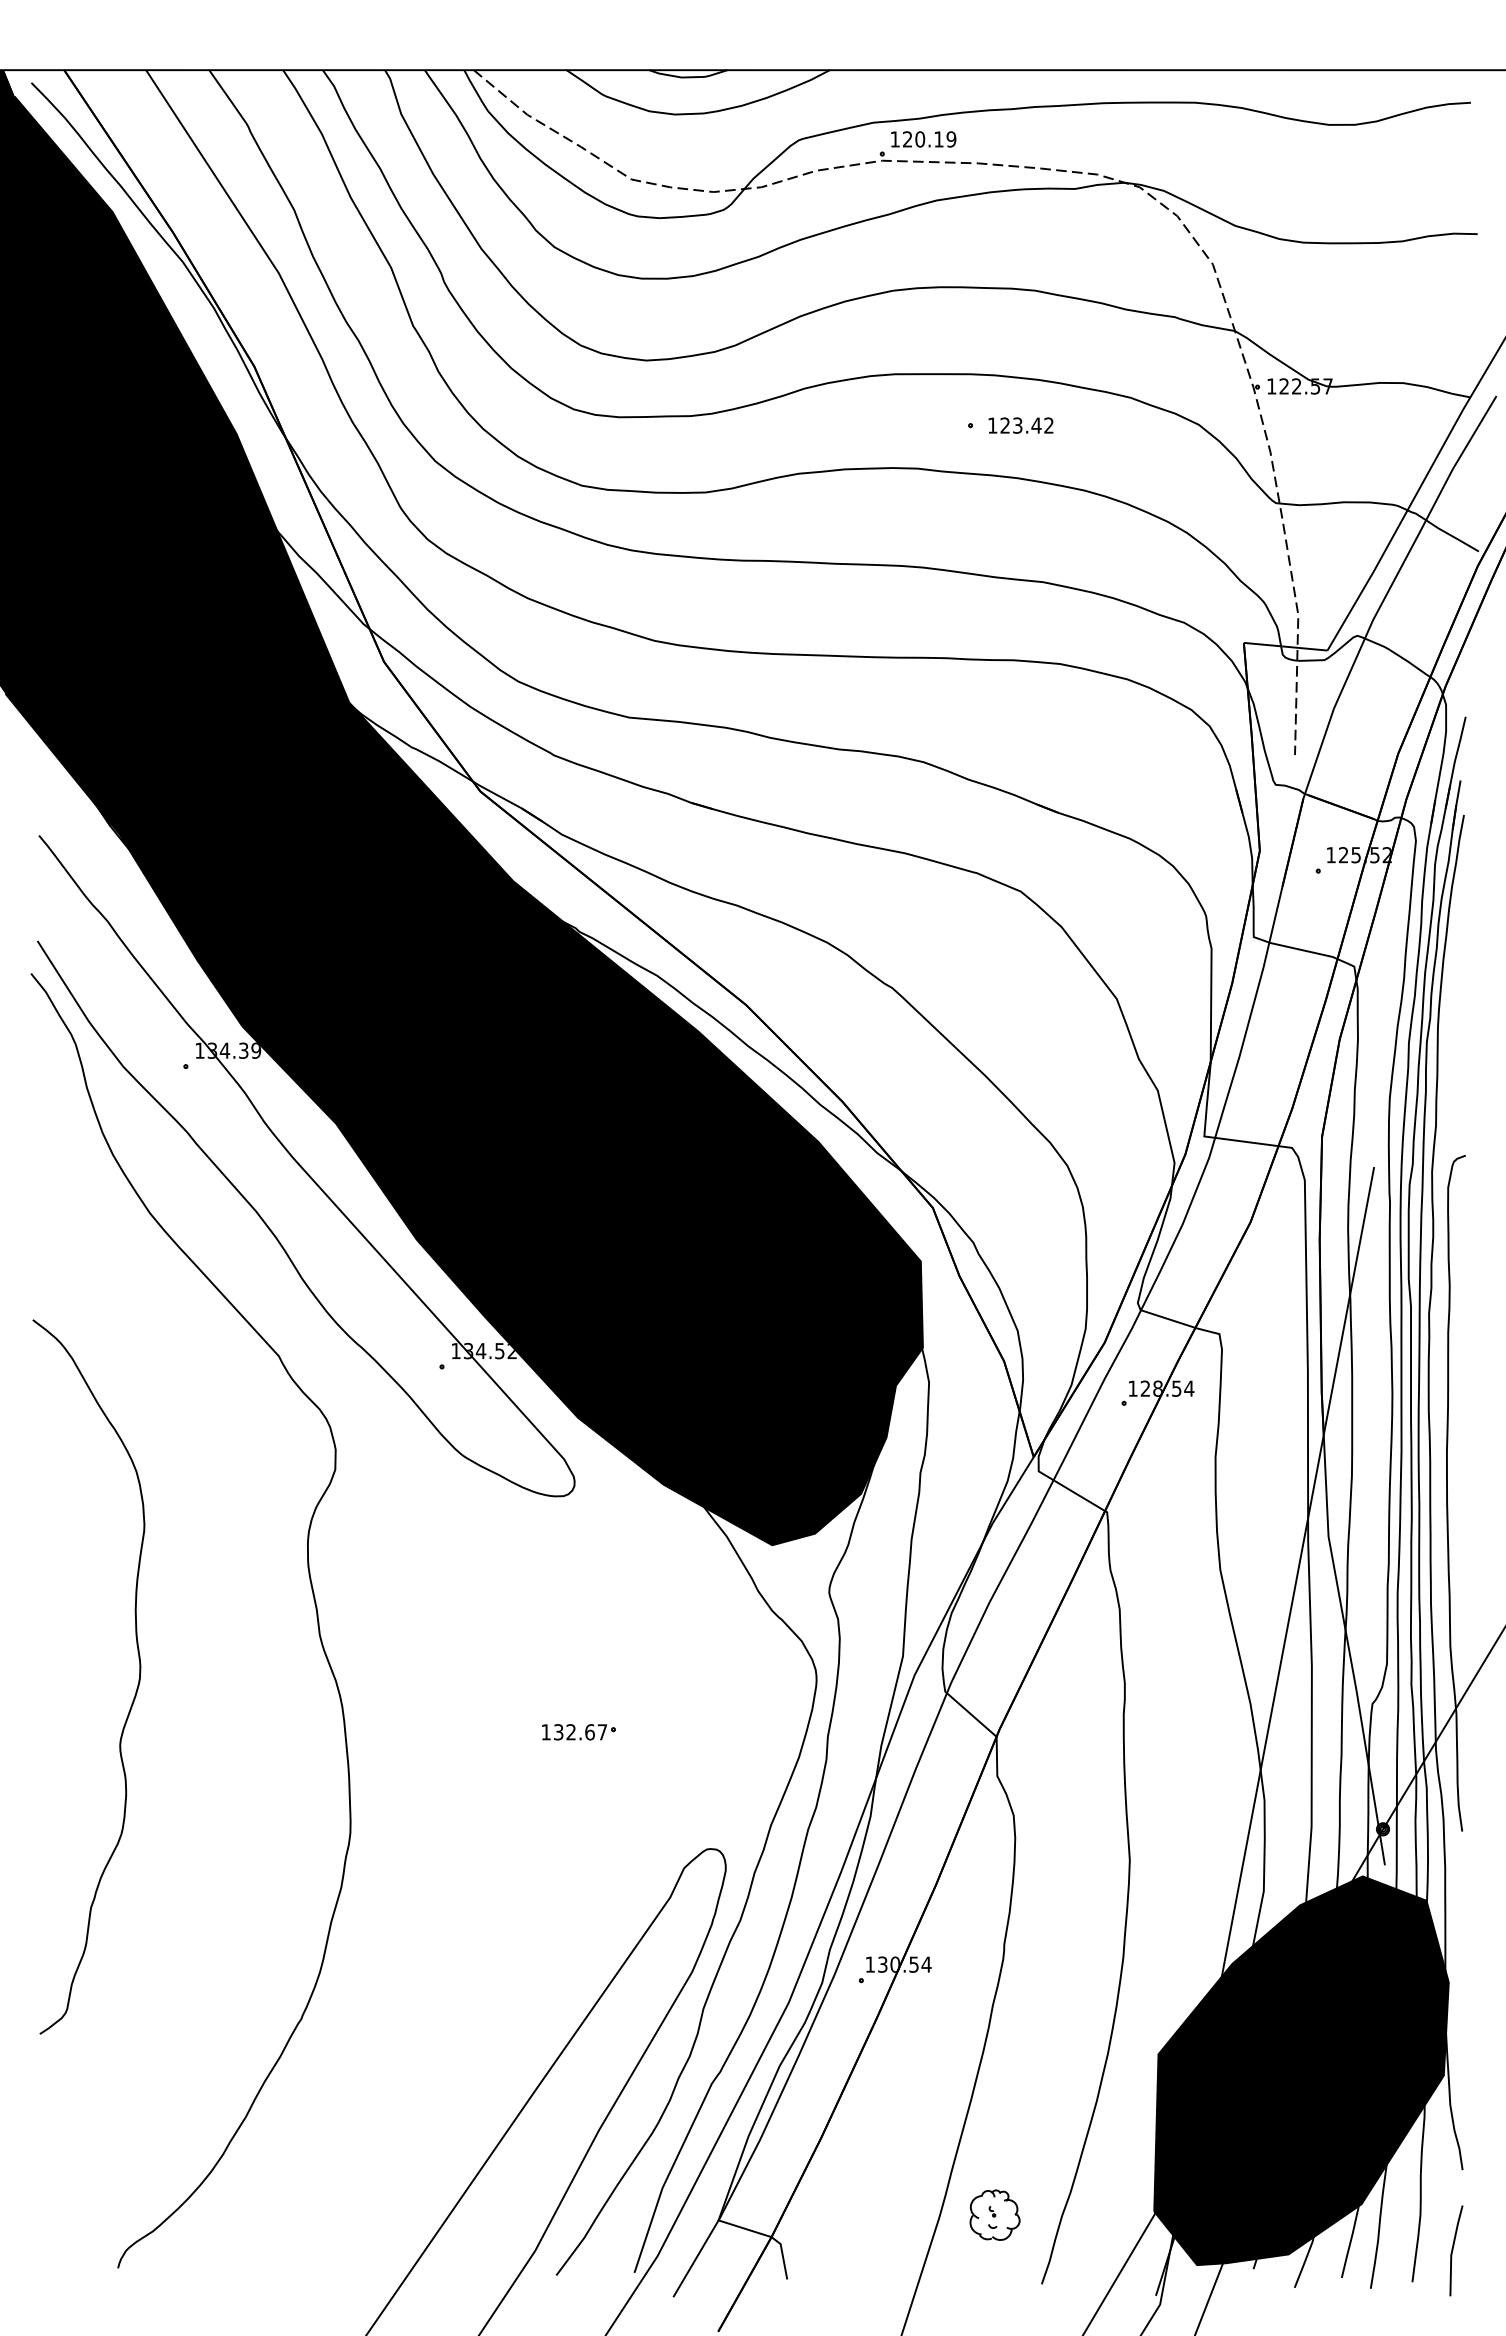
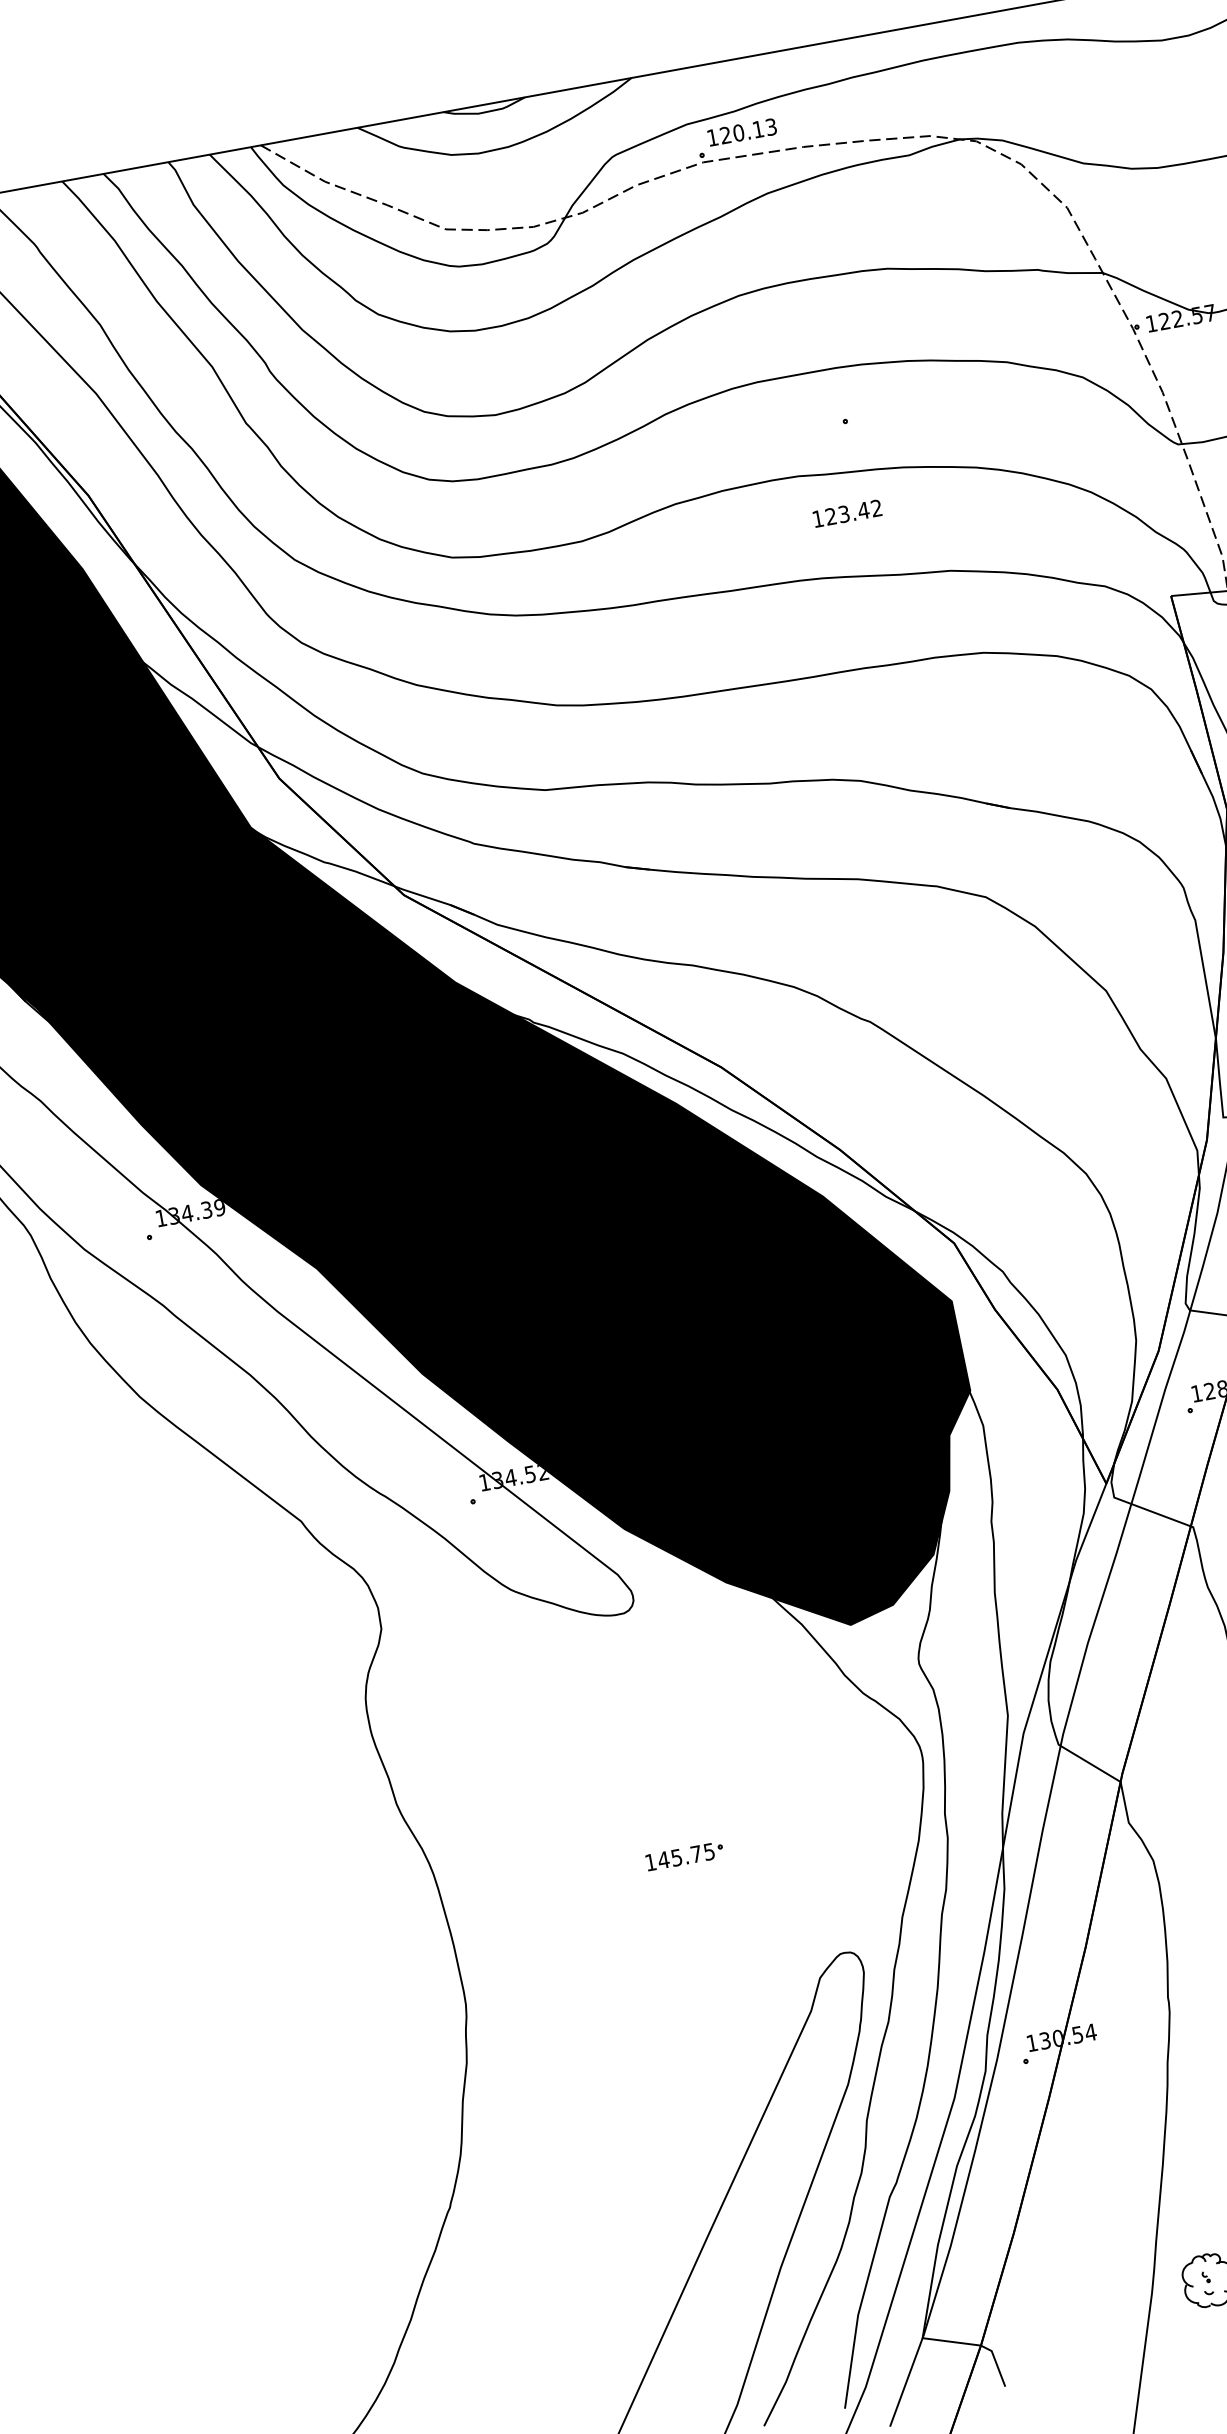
text: (951, 139) -> (771, 127), 120.19 -> 120.13
text: (1020, 425) -> (846, 513), moved
curve: (135, 1691) -> (215, 1897), removed
text: (580, 1732) -> (686, 1856), 132.67 -> 145.75

